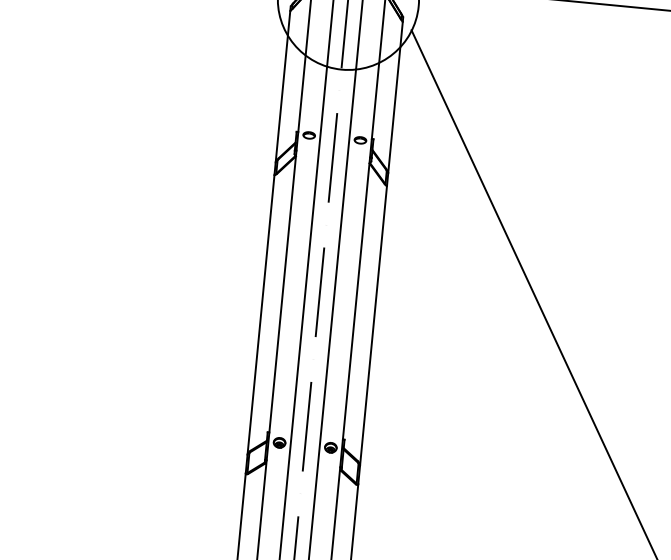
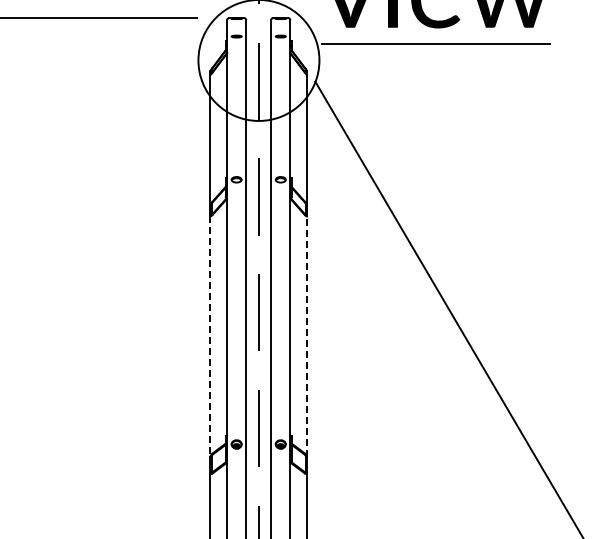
line: (261, 314) -> (210, 336), solid -> dashed
line: (373, 325) -> (307, 336), solid -> dashed

